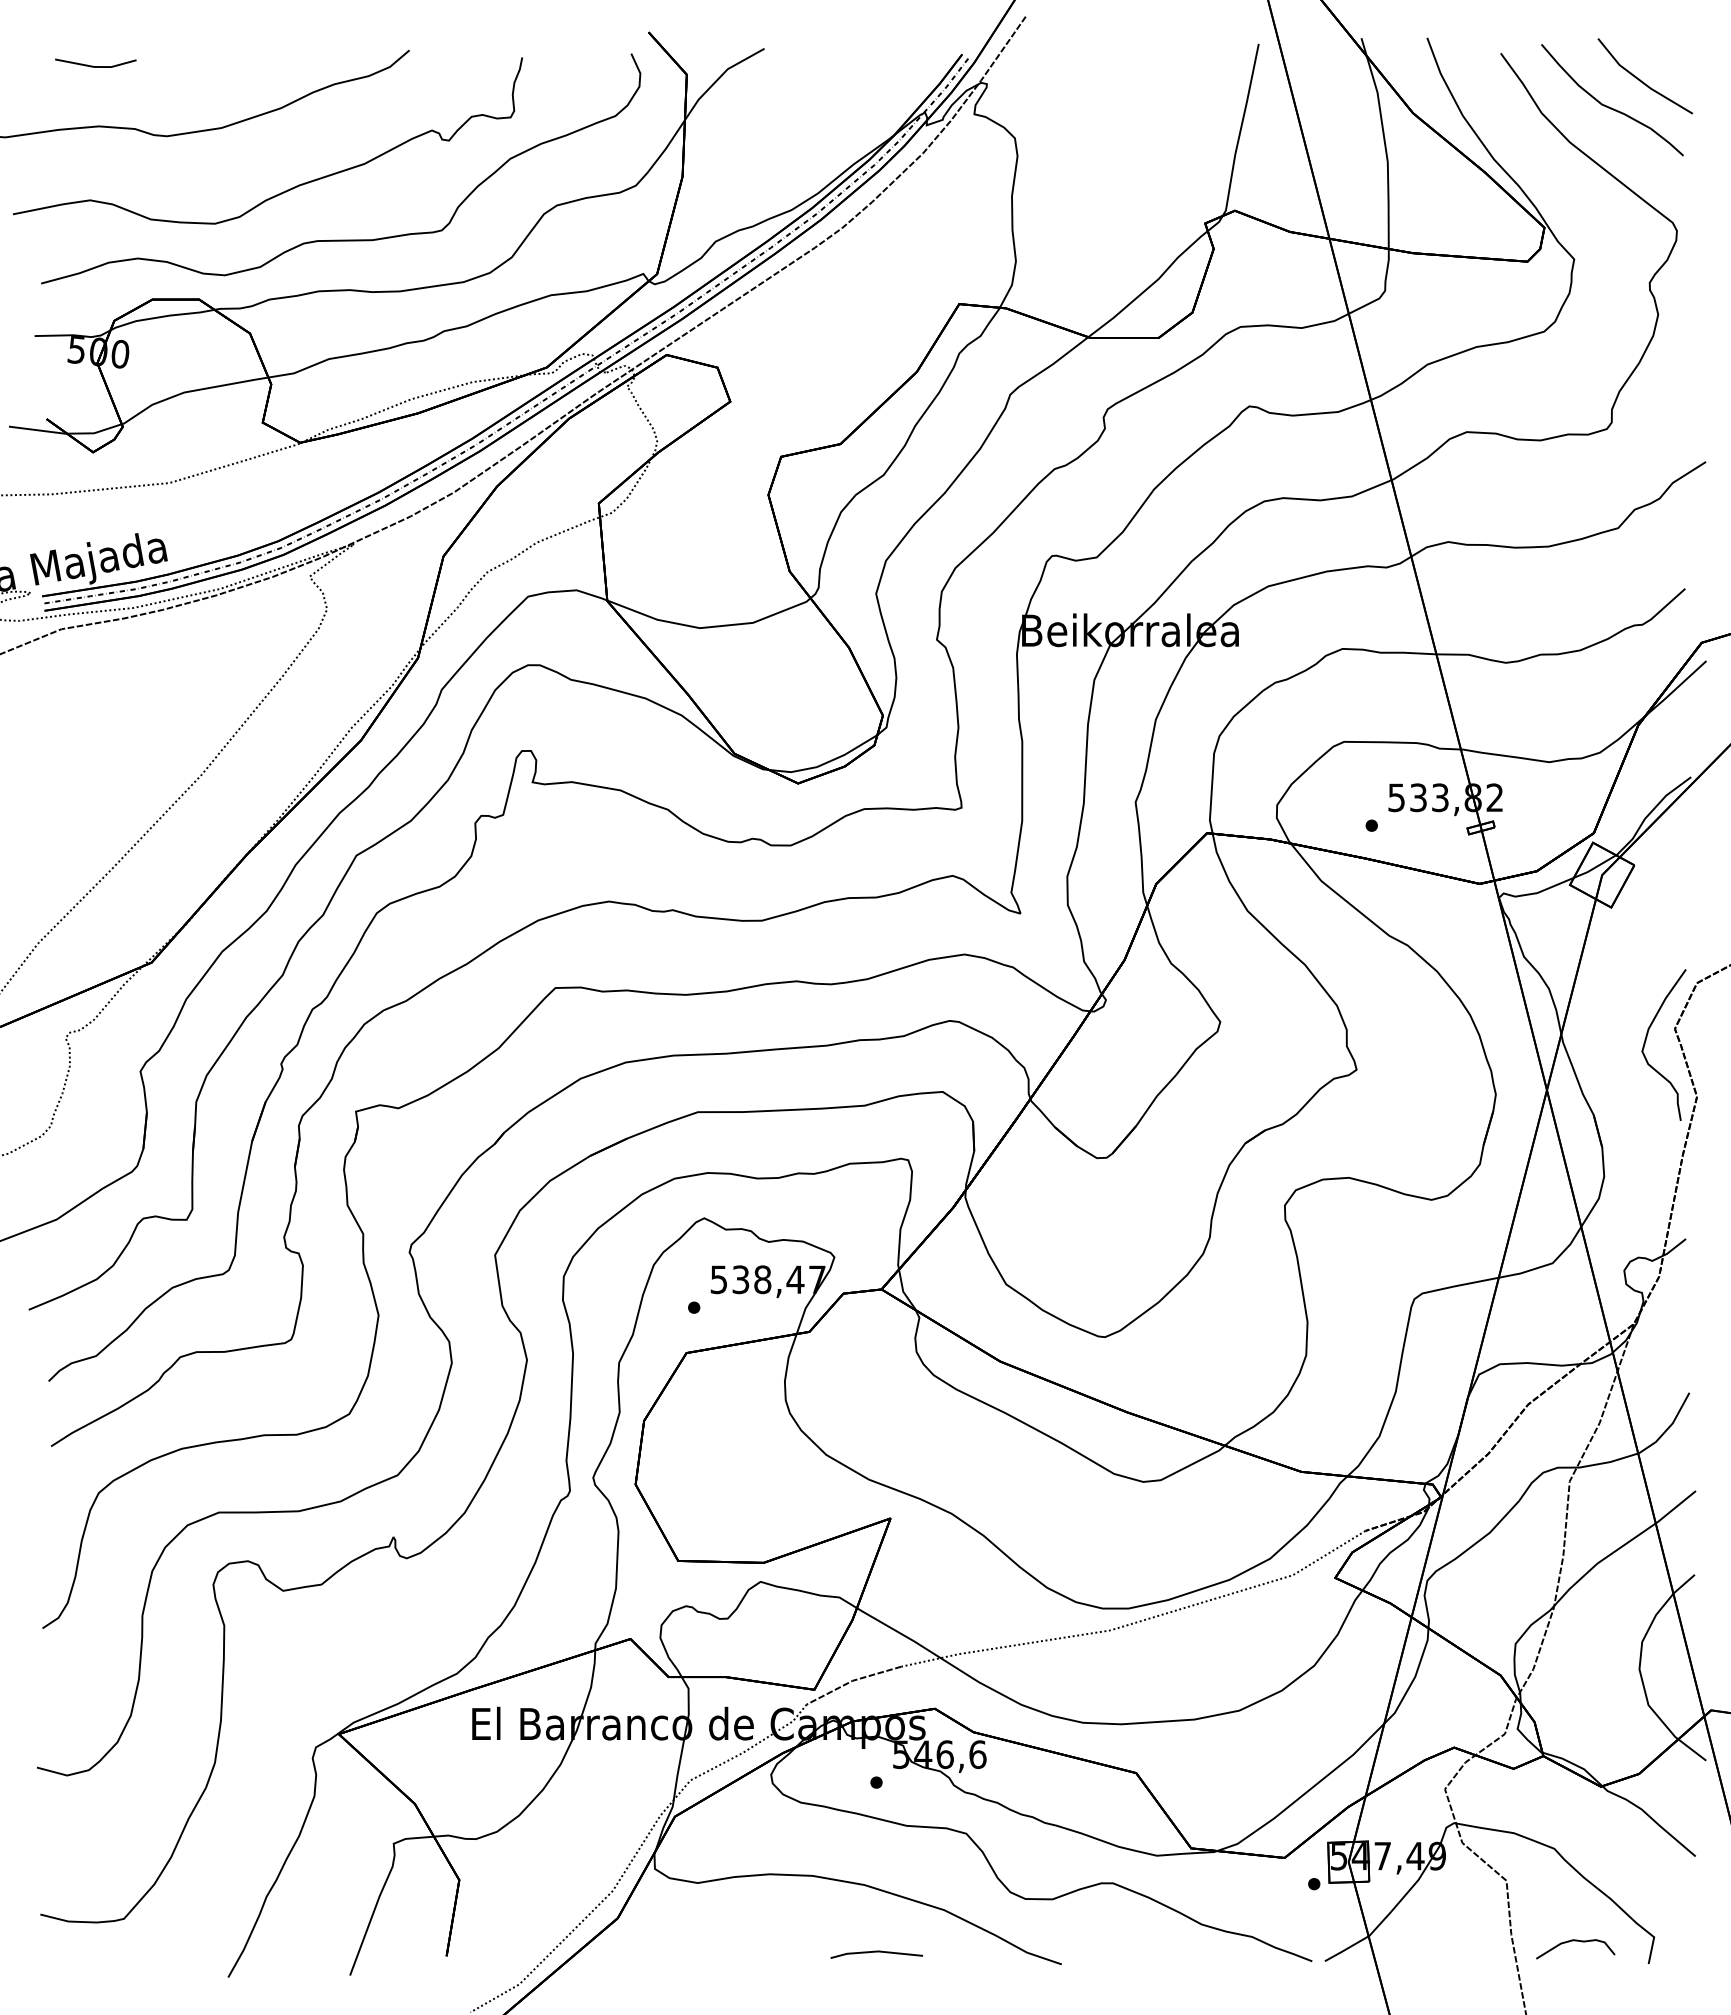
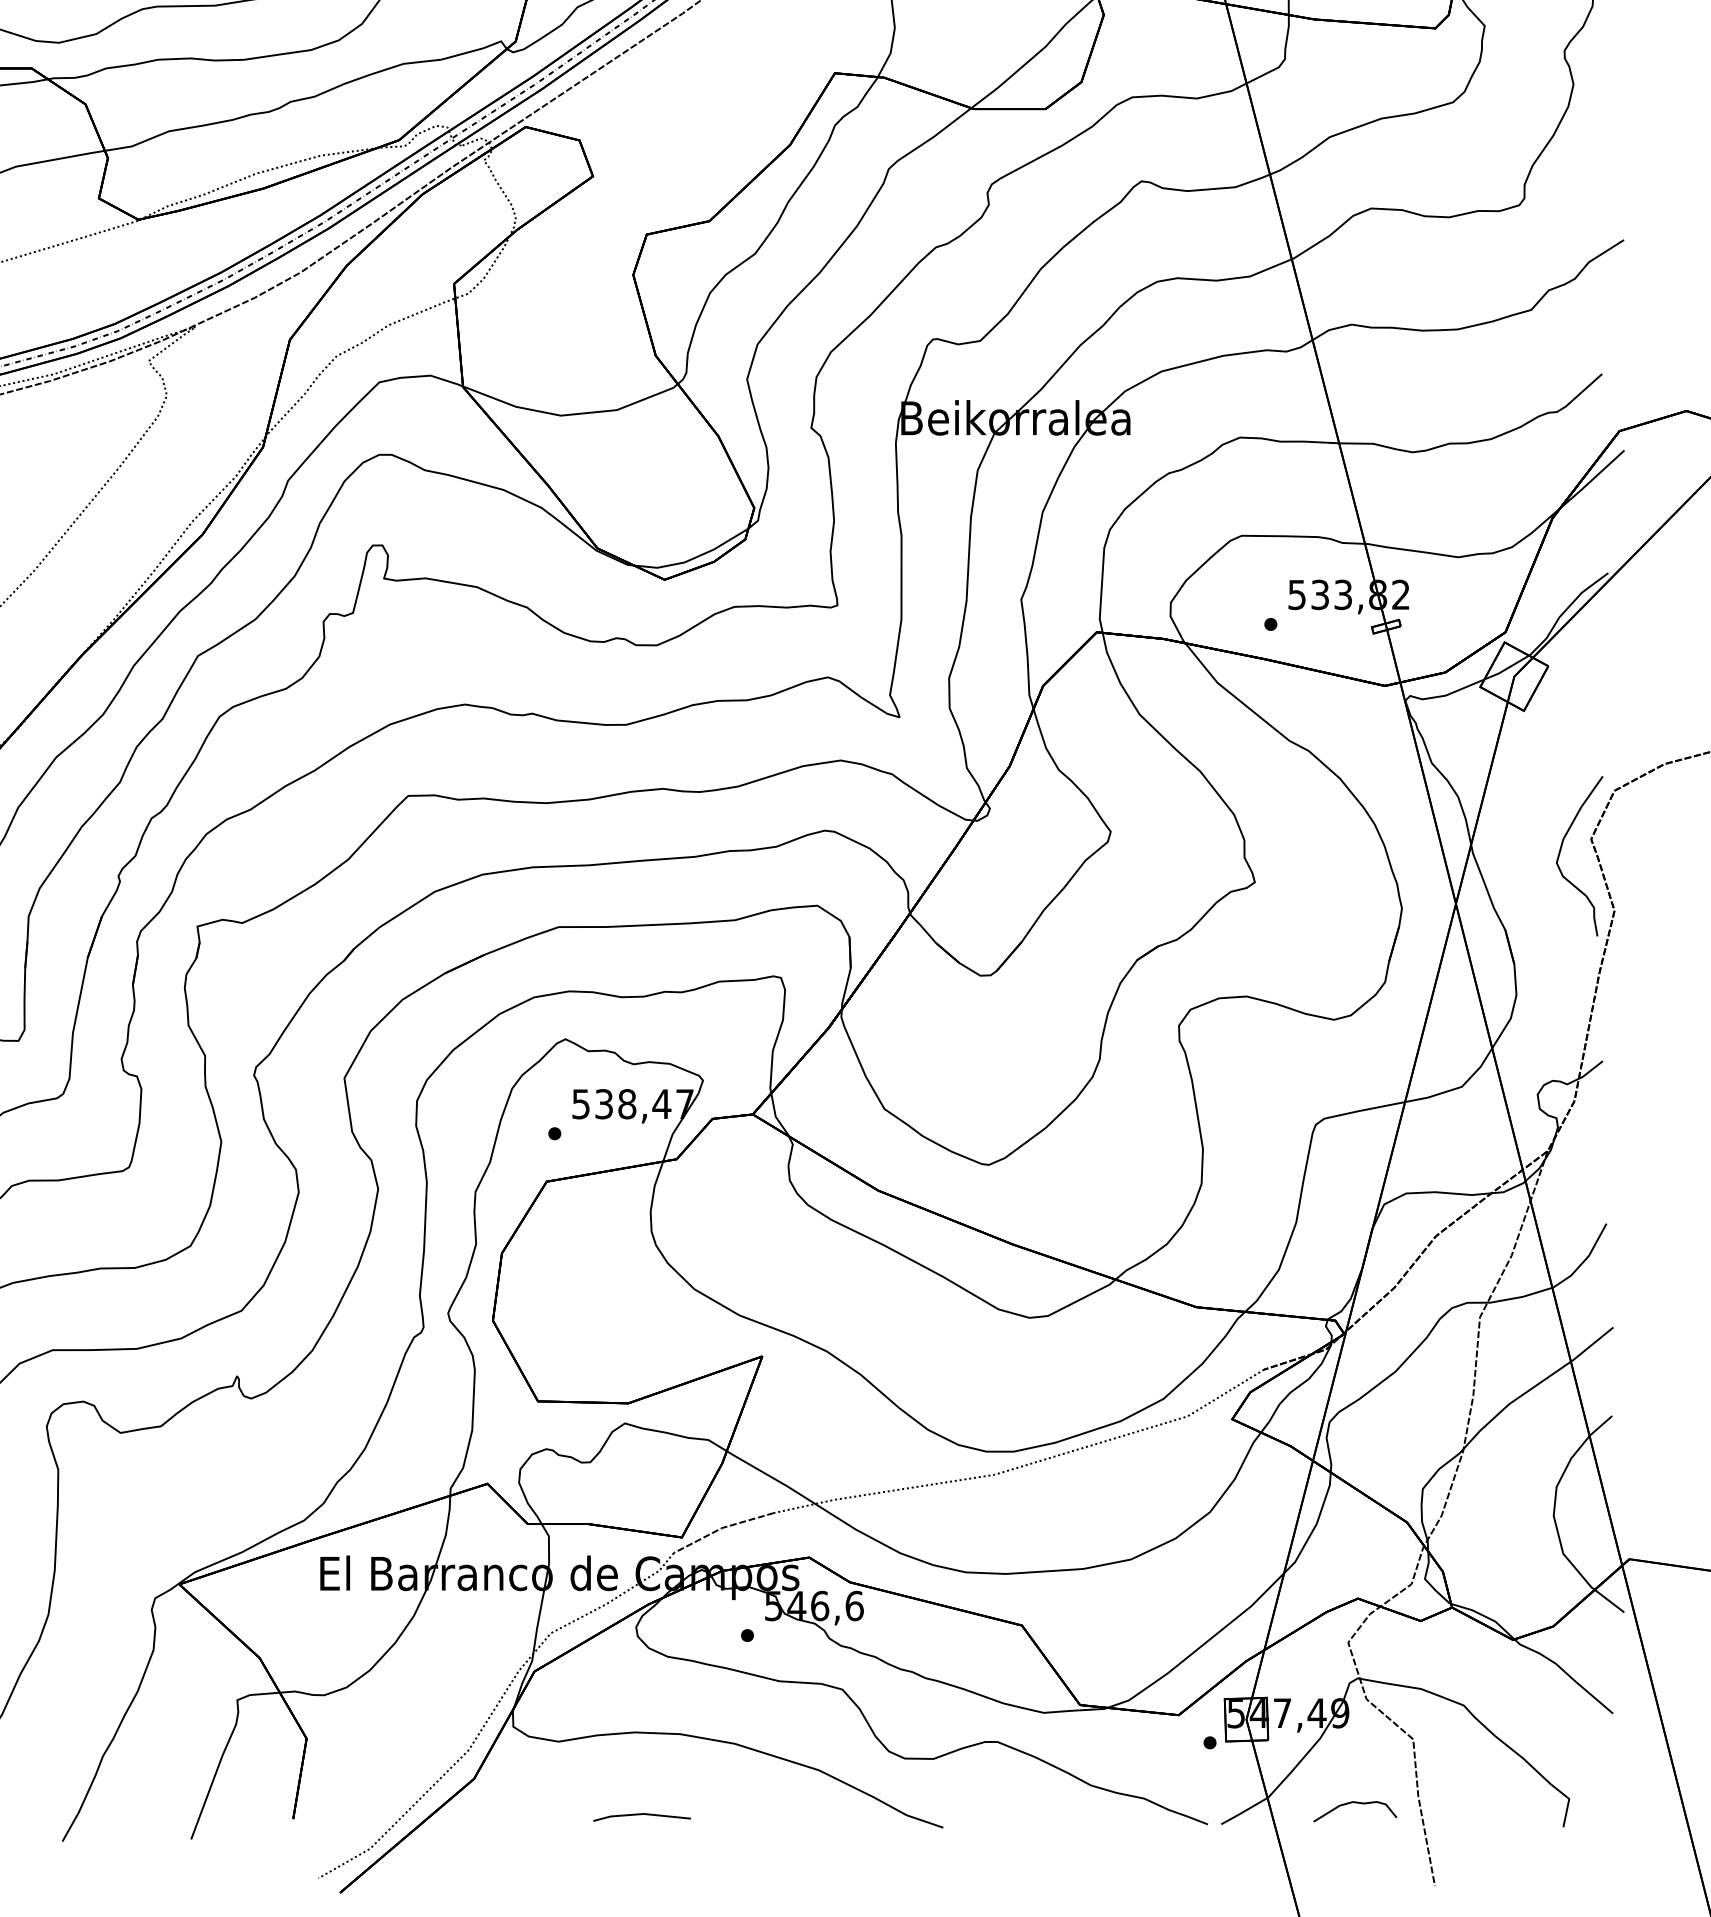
curve: (1575, 1941) -> (1355, 1803), moved
line: (876, 1952) -> (641, 1815), moved

